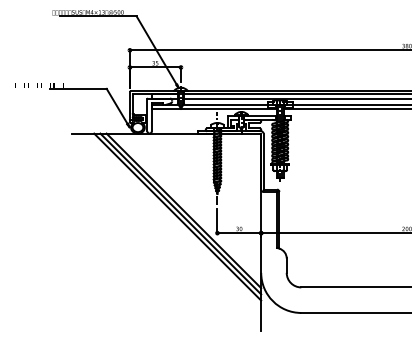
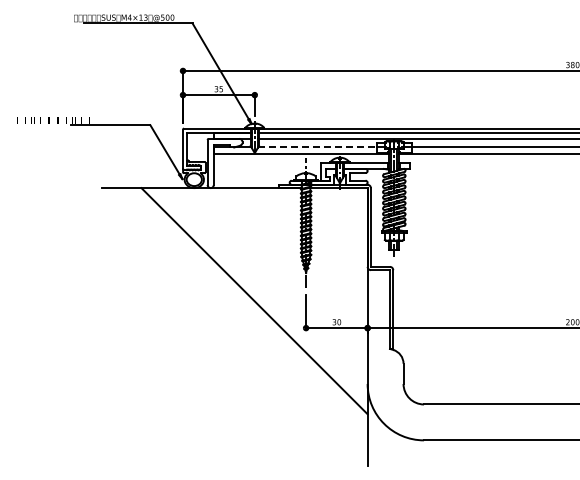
line: (226, 104) -> (318, 147), solid -> dashed
line: (183, 210) -> (258, 296), removed
line: (177, 217) -> (249, 305), removed

